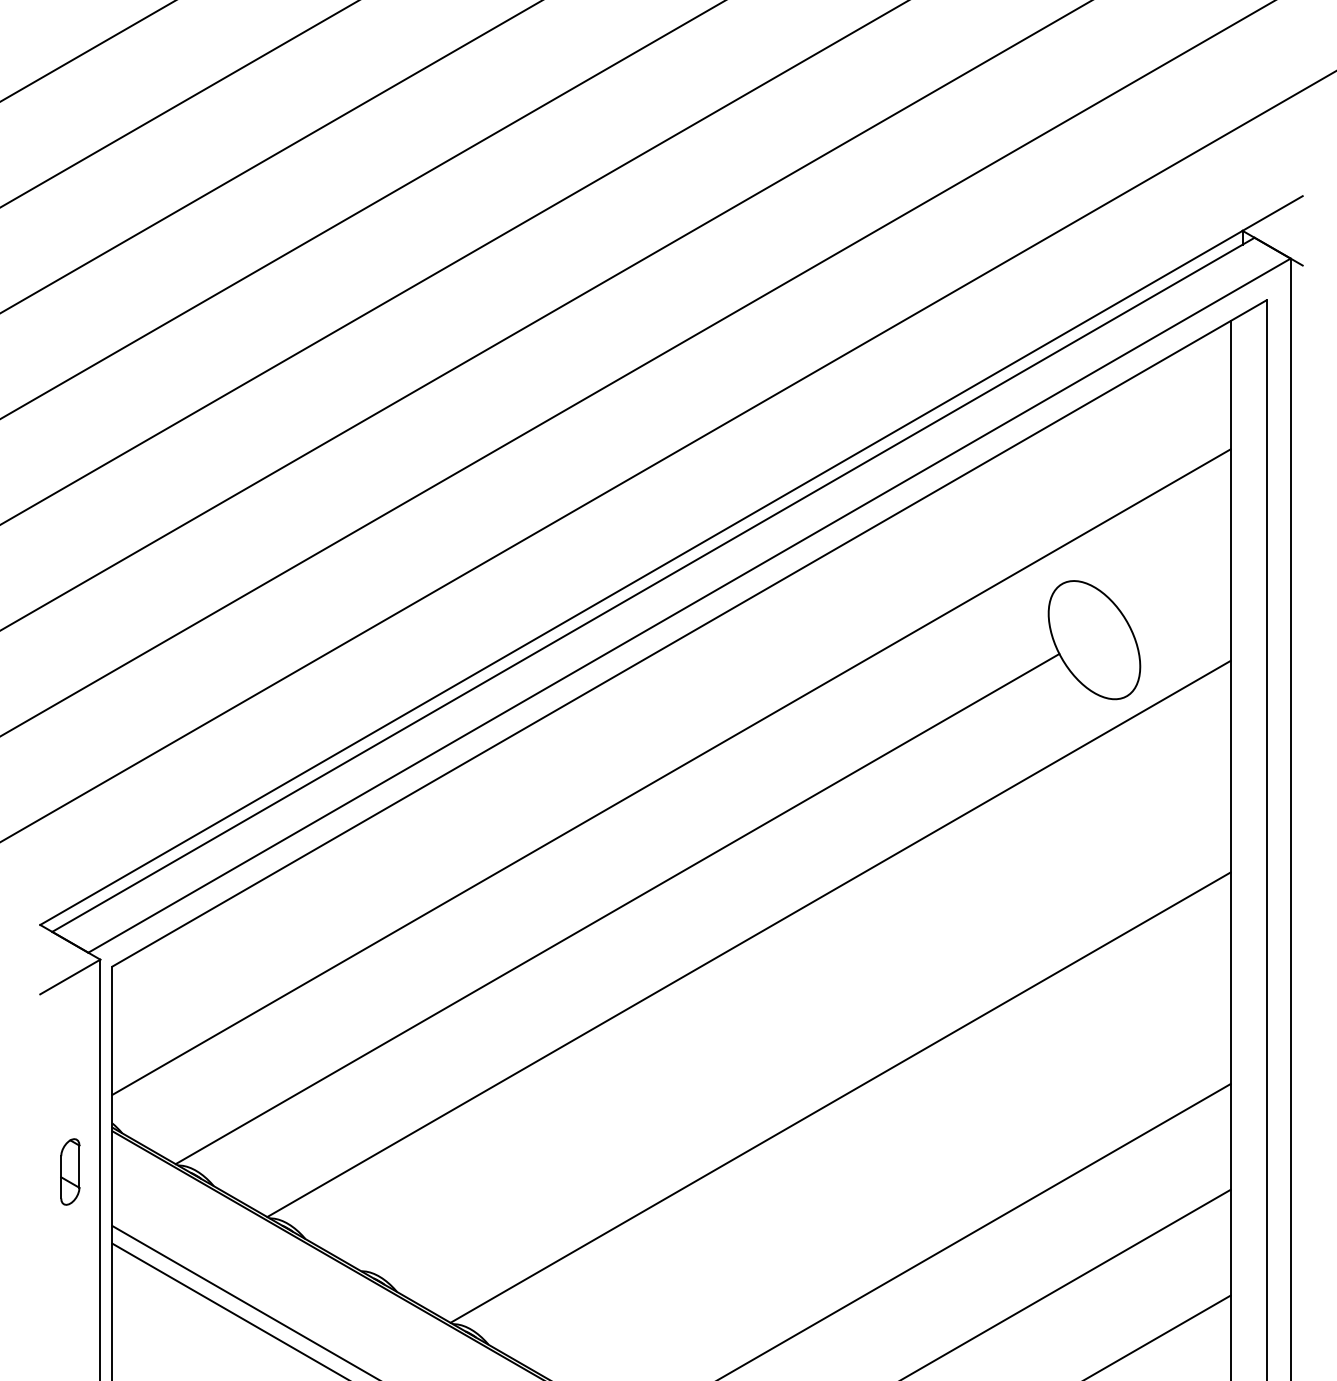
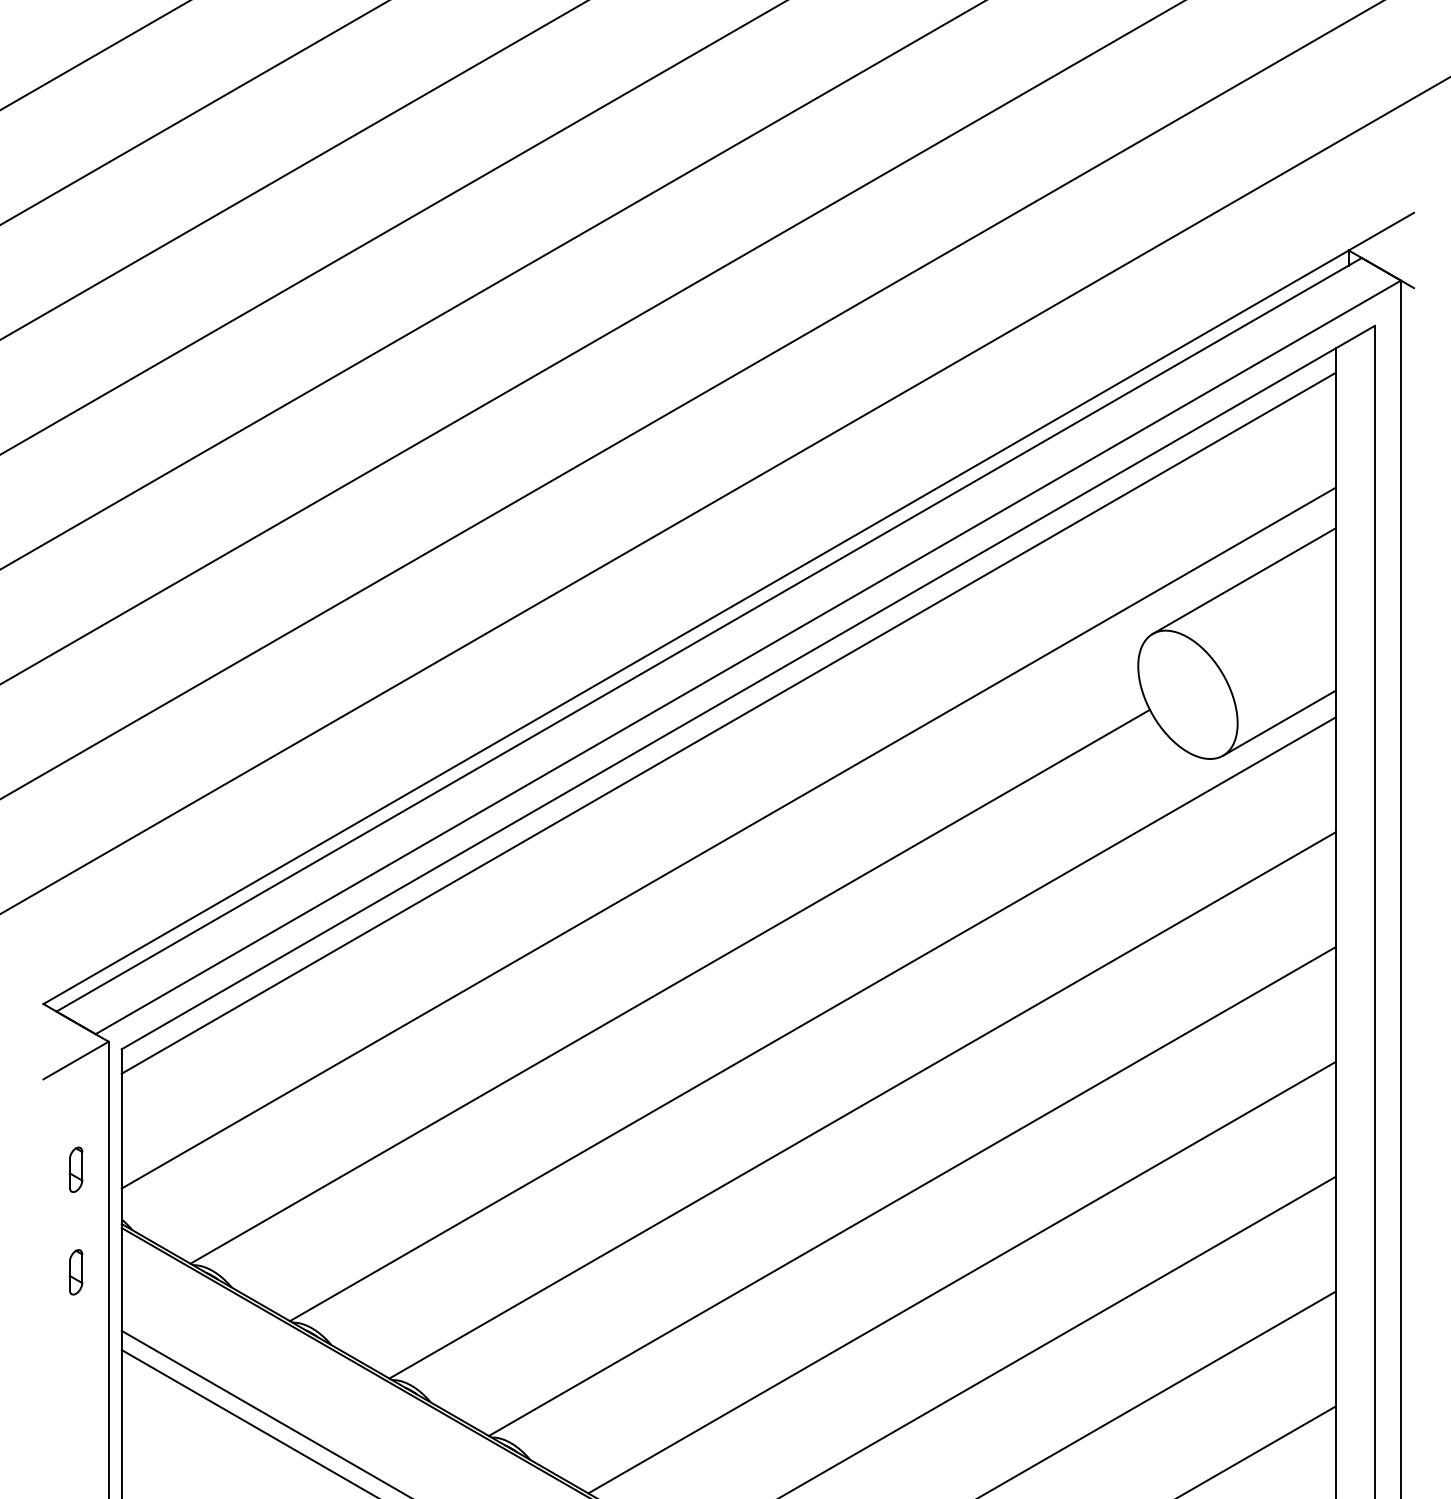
line: (1145, 534) -> (1243, 580), added
line: (671, 665) -> (728, 722), added
line: (1178, 665) -> (1279, 722), added
line: (794, 1018) -> (862, 1105), added
part: (69, 1077) -> (75, 1169), added
part: (69, 1172) -> (75, 1272), size x0.62
line: (885, 1176) -> (961, 1277), added

